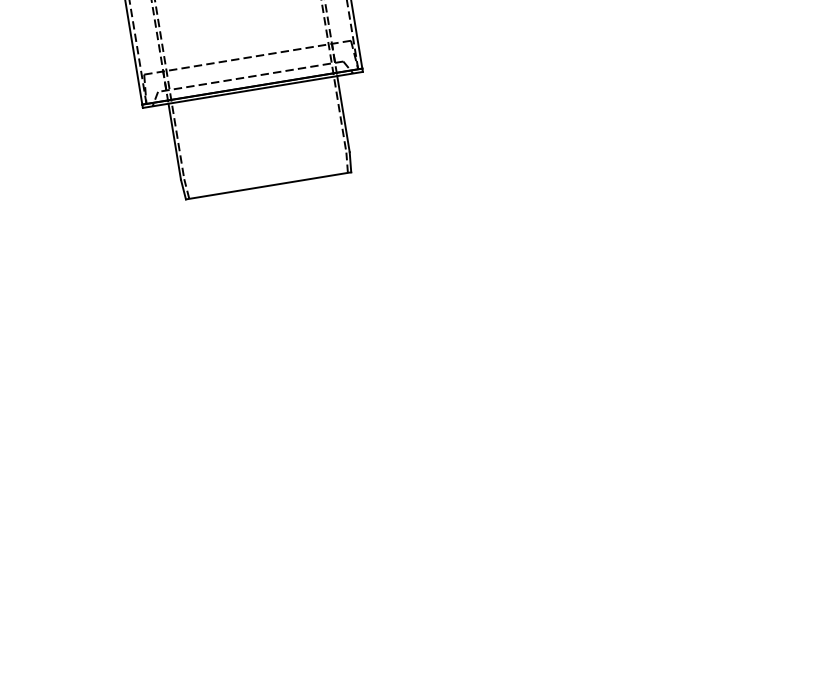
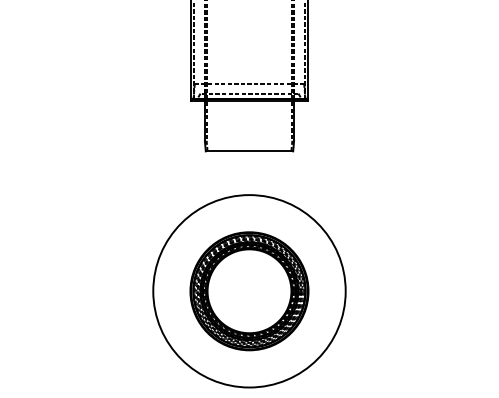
part: (312, 450) -> (249, 291), added

